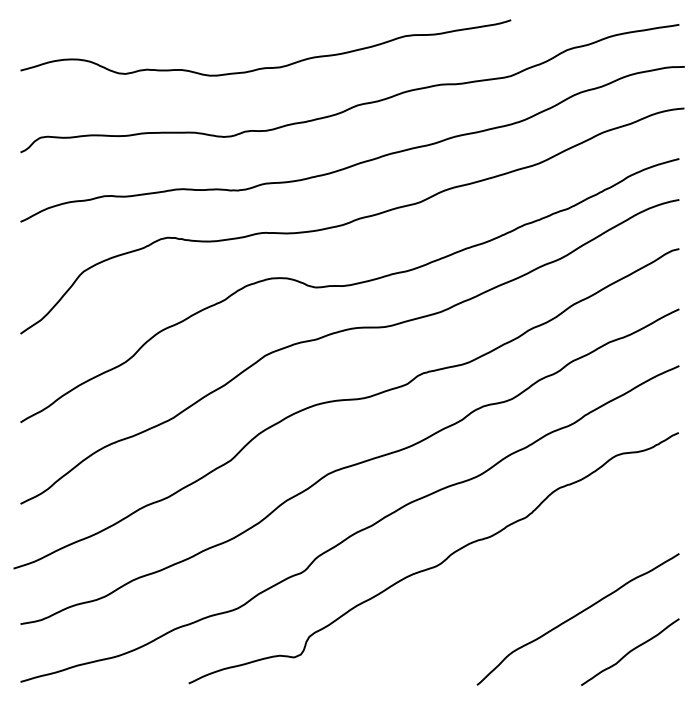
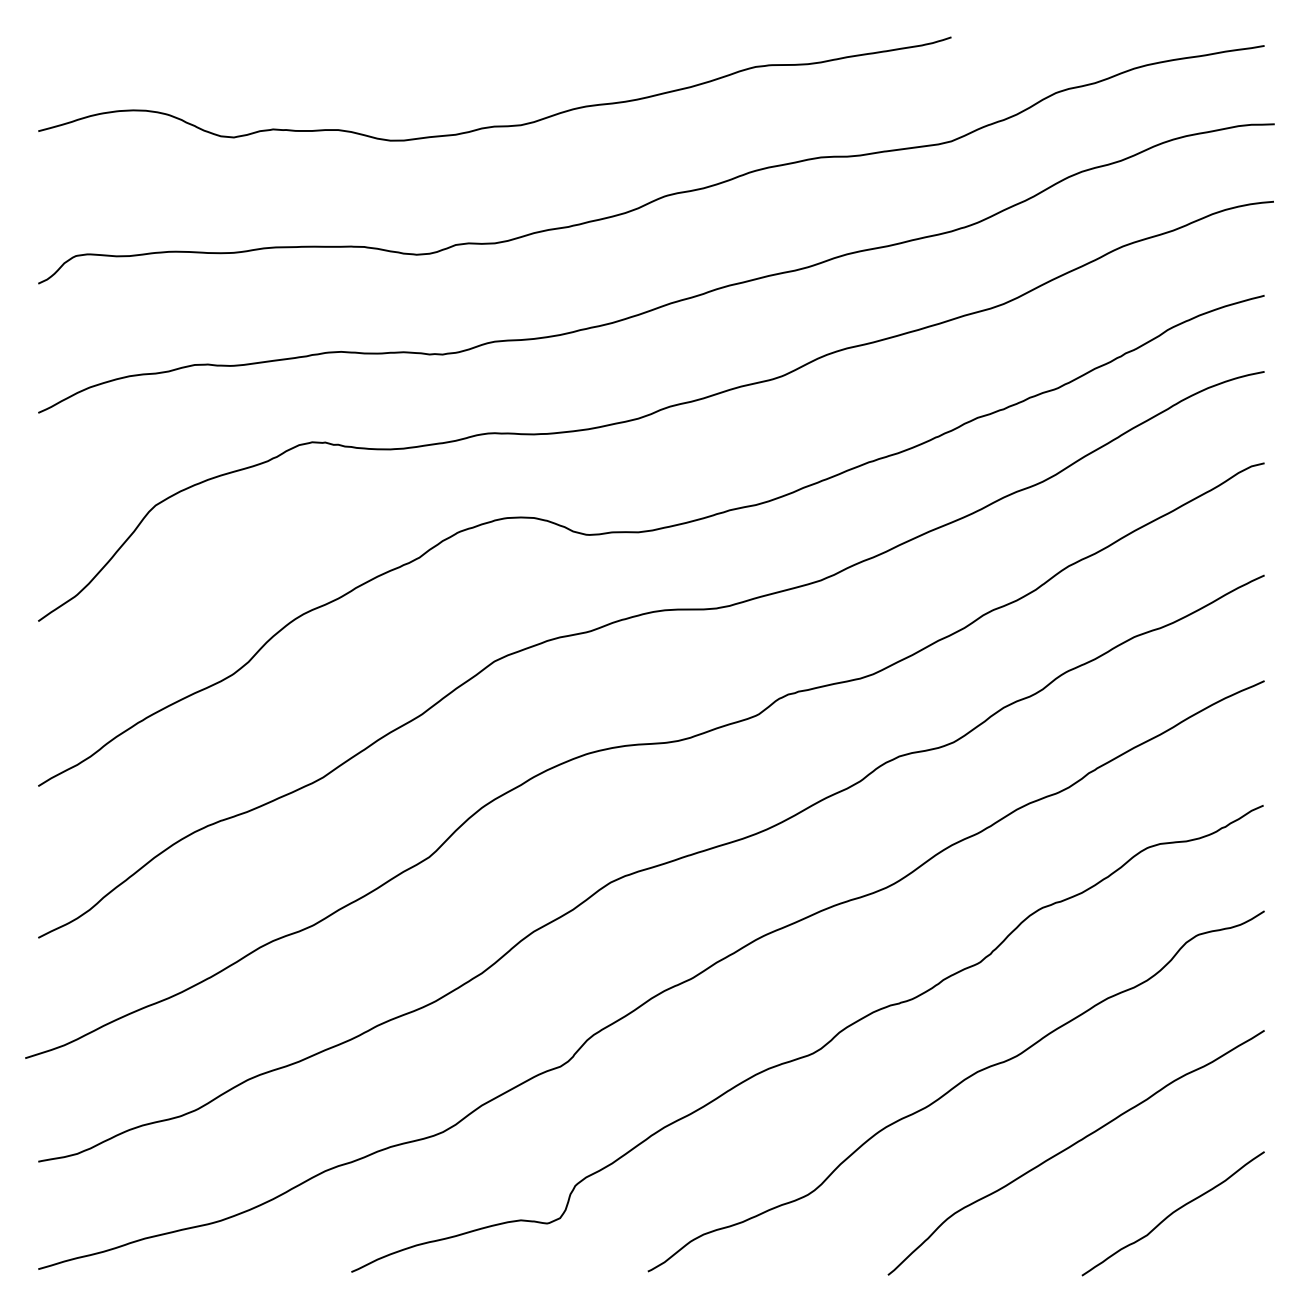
curve: (512, 585) -> (953, 1089), added

